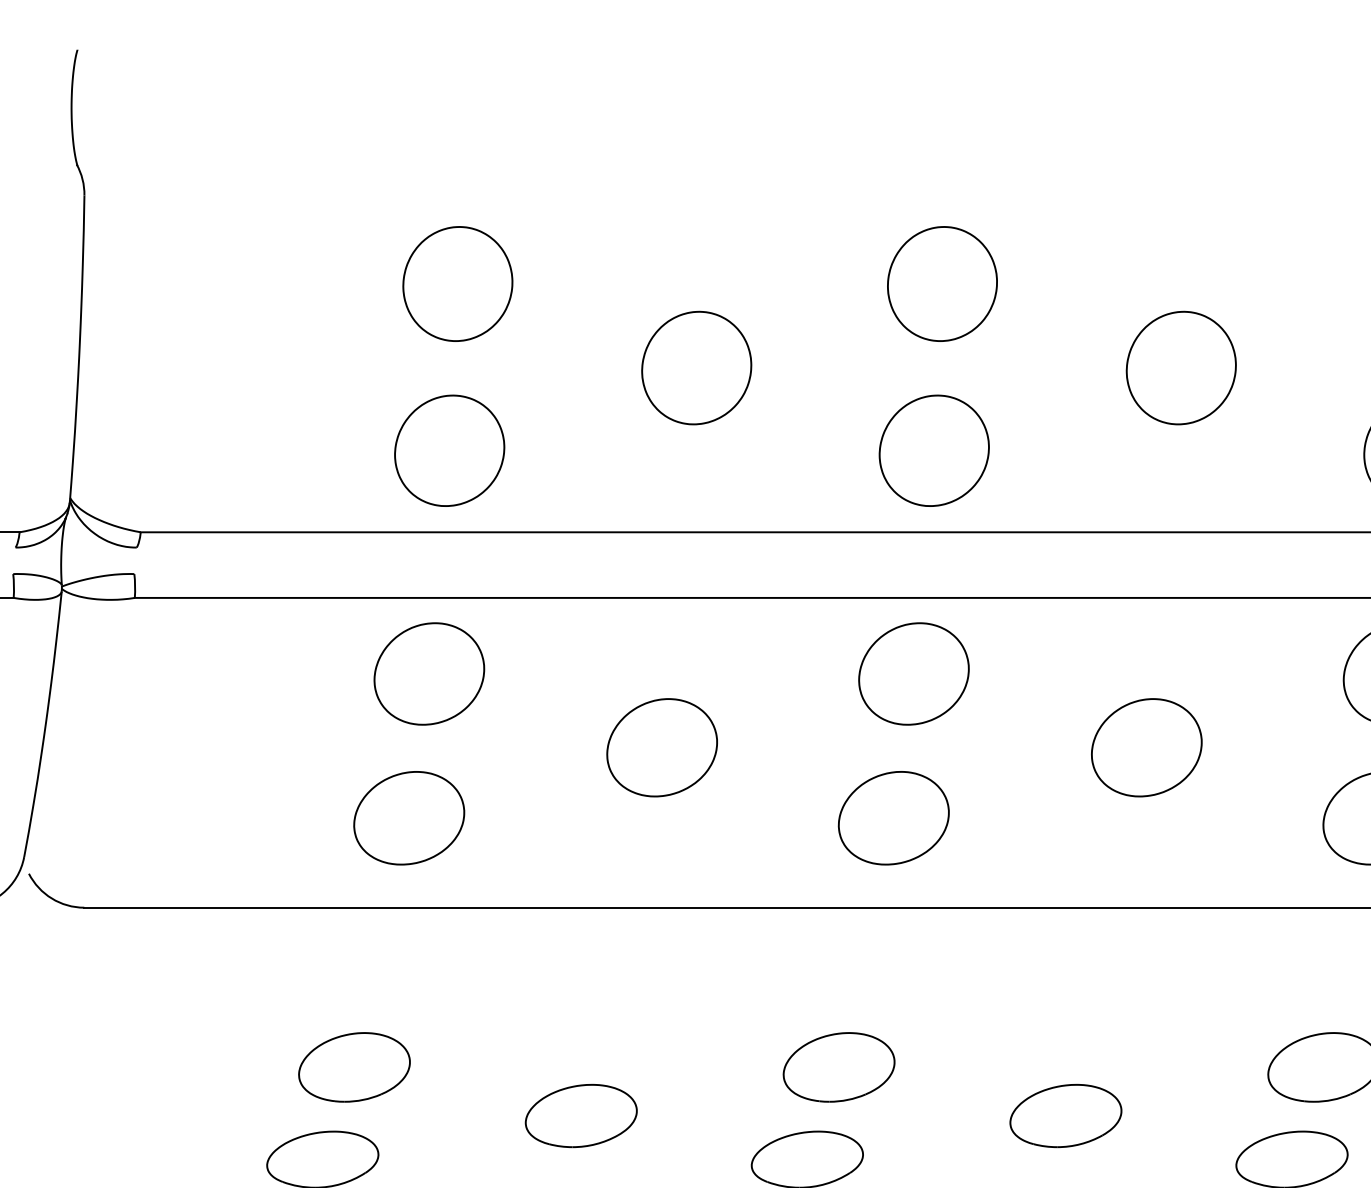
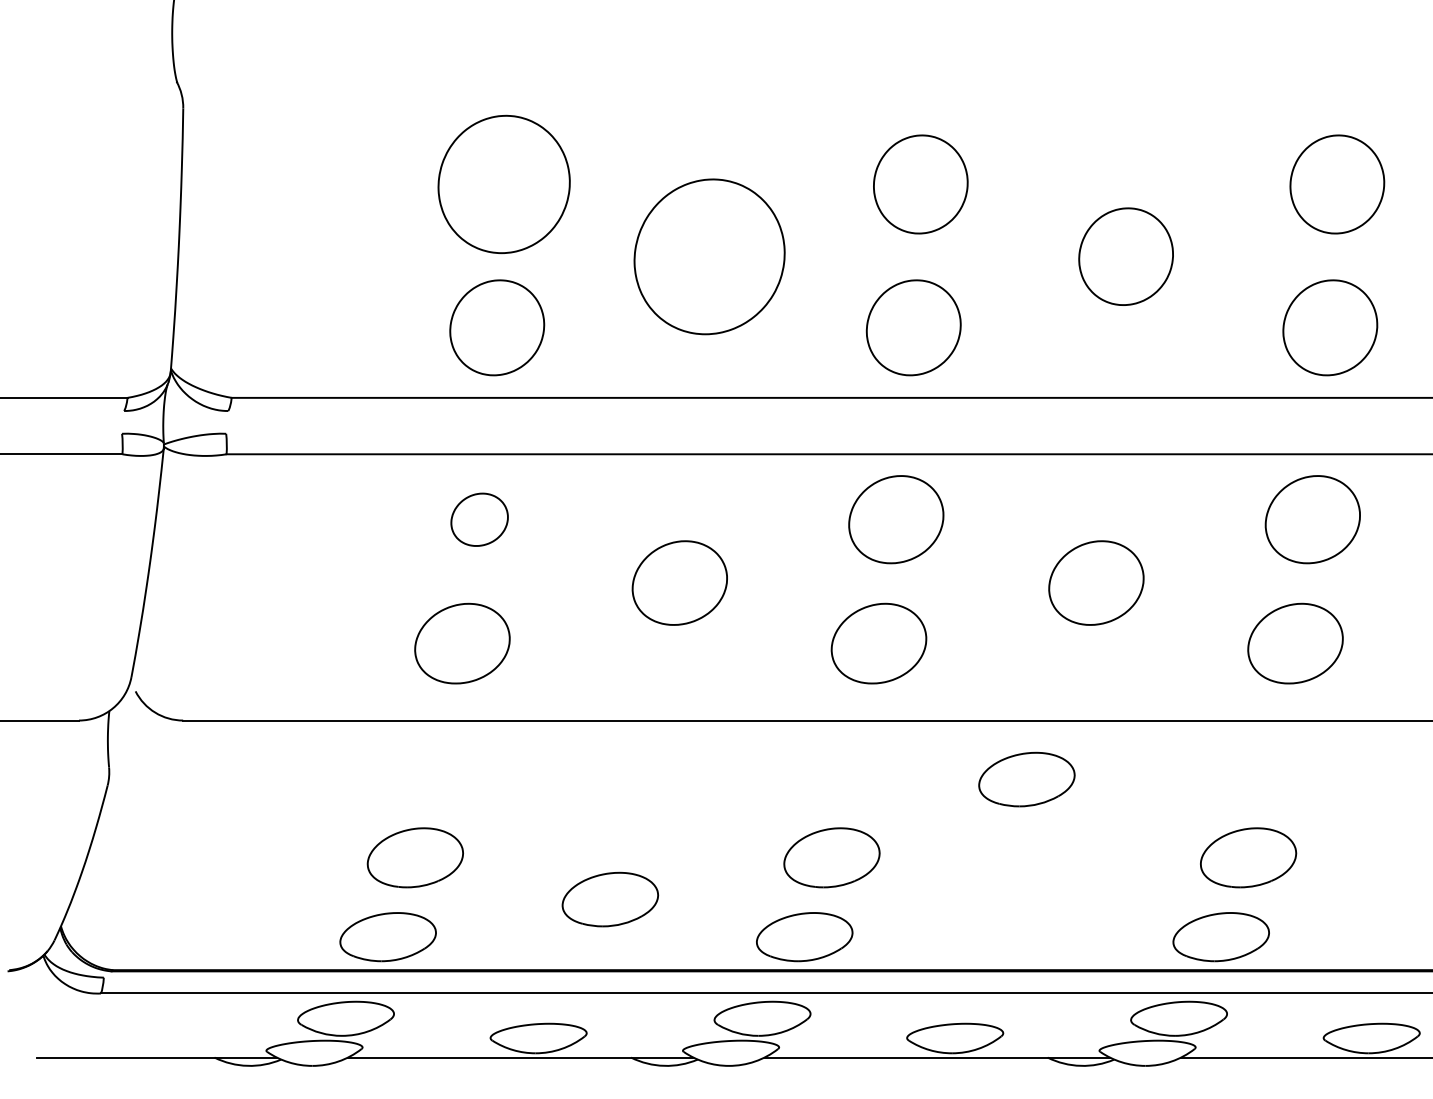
part: (458, 284) -> (504, 184), size x1.4
part: (696, 367) -> (709, 256), size x1.6
part: (429, 673) -> (479, 519), size x0.6
part: (1065, 1115) -> (1026, 779), moved

